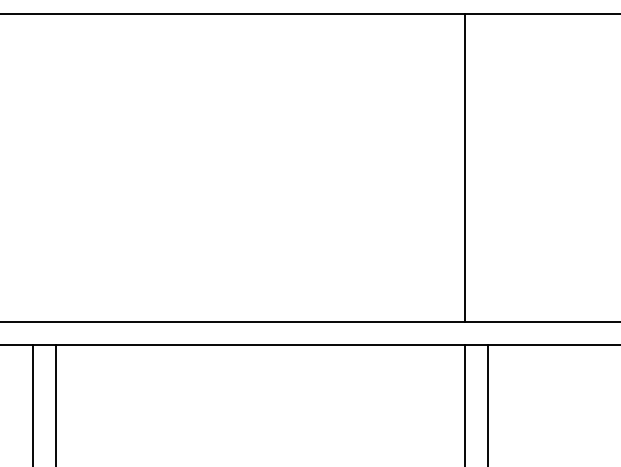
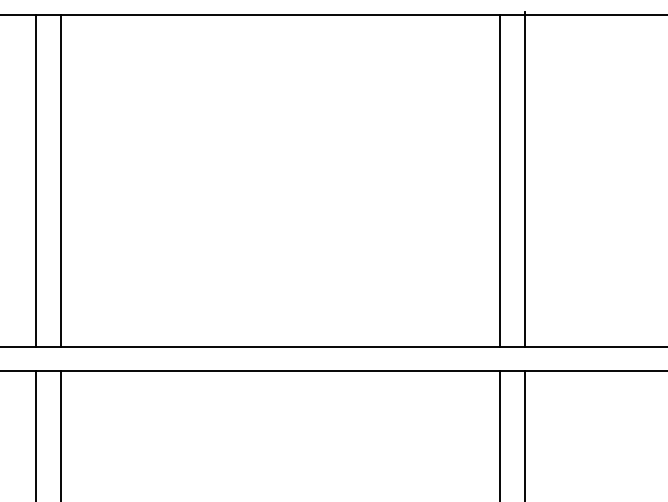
line: (488, 166) -> (525, 178), added
line: (56, 167) -> (60, 180), added
line: (33, 168) -> (36, 181), added

